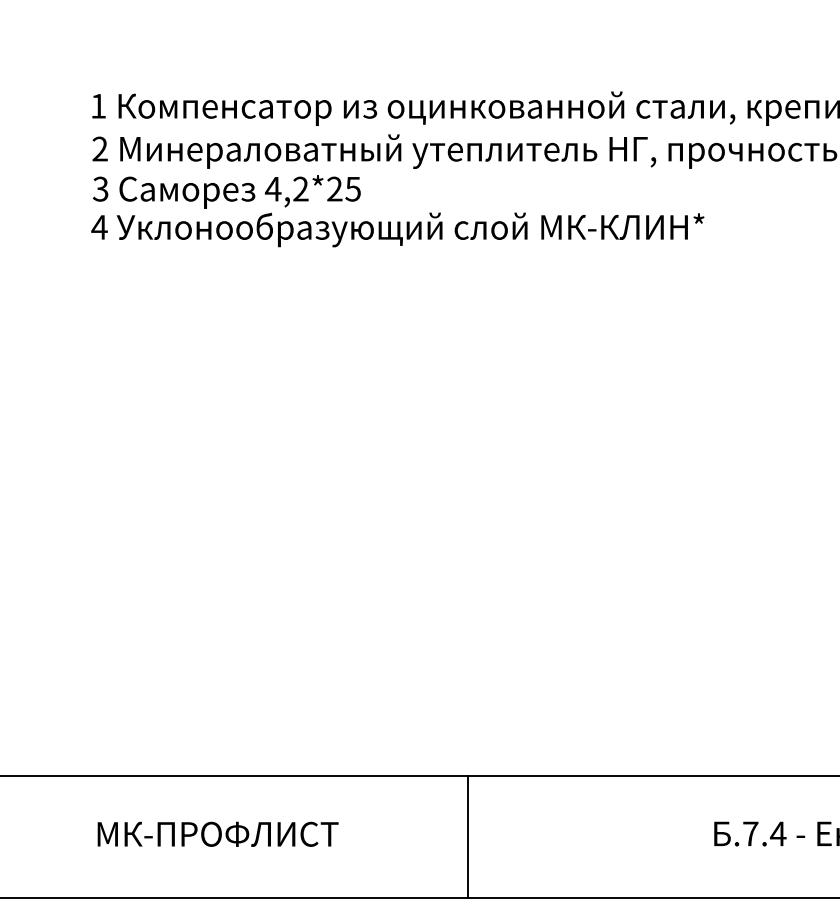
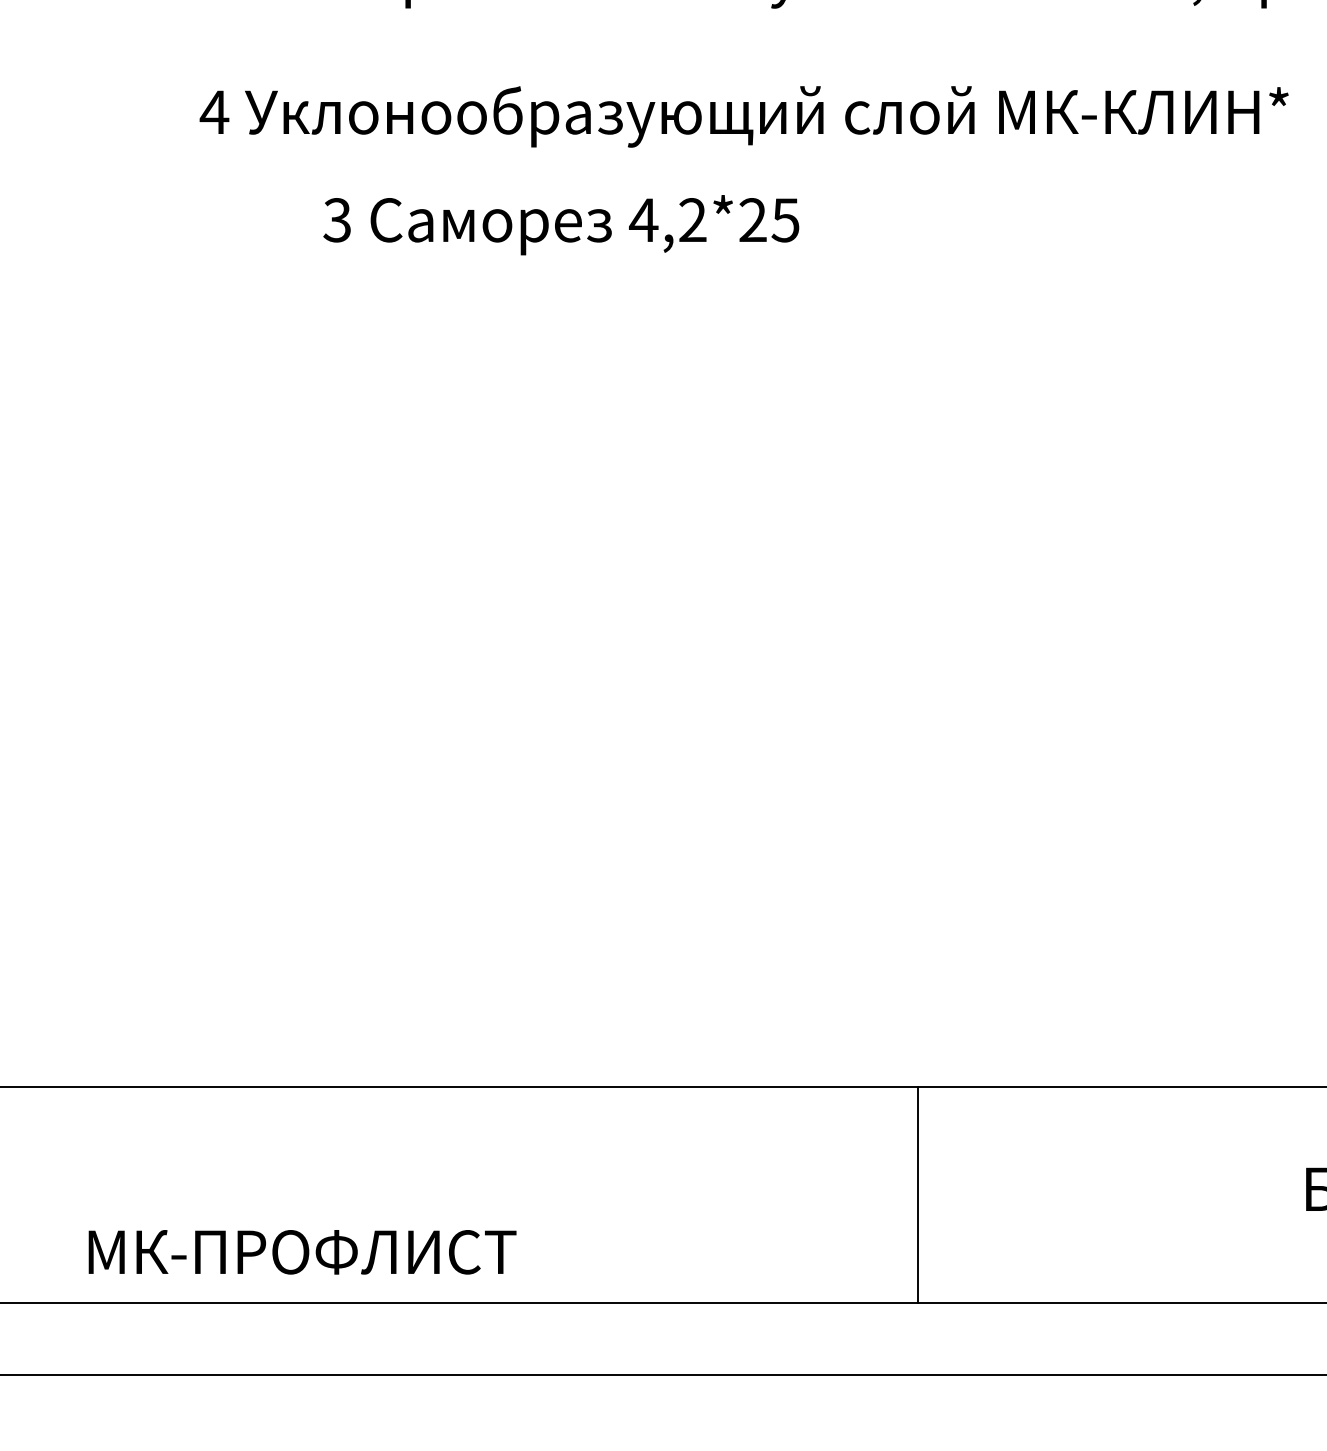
text: (226, 191) -> (560, 224), moved
text: (217, 833) -> (301, 1250), moved
line: (467, 836) -> (917, 1193), moved

